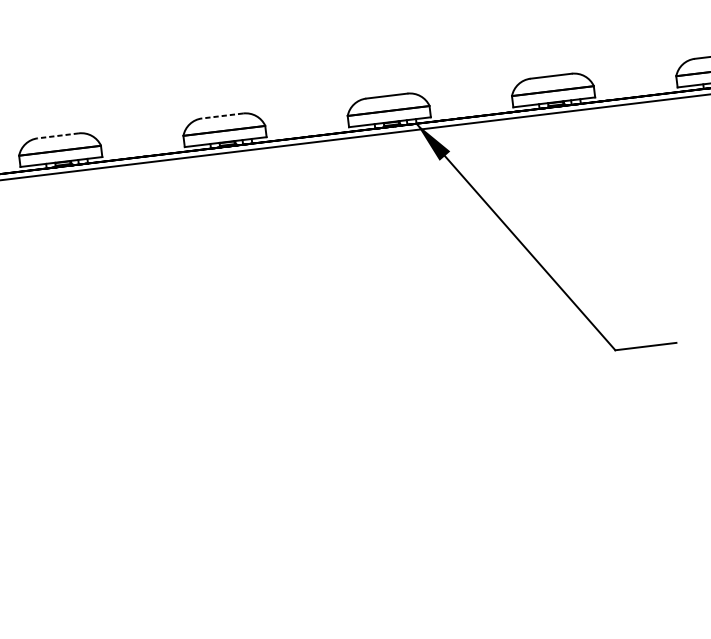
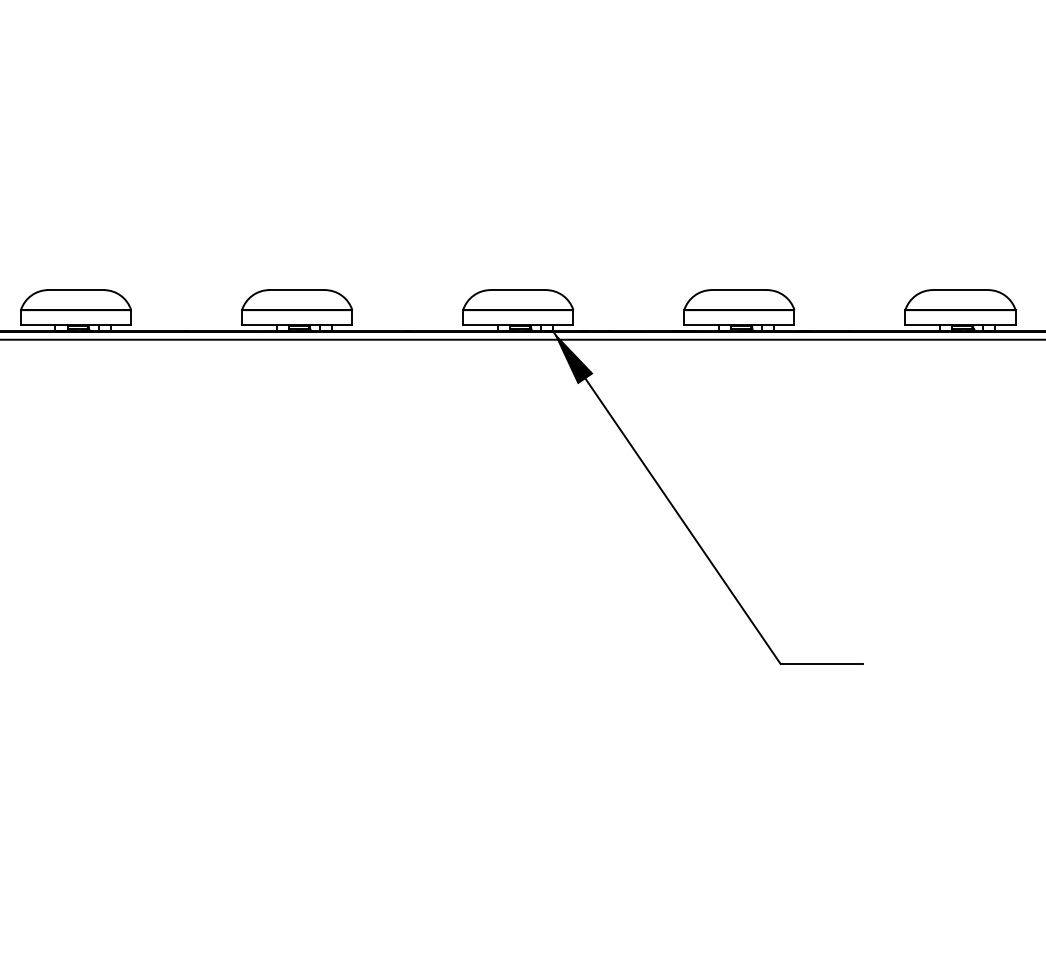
line: (222, 116) -> (297, 290), dashed -> solid
line: (58, 136) -> (76, 290), dashed -> solid

